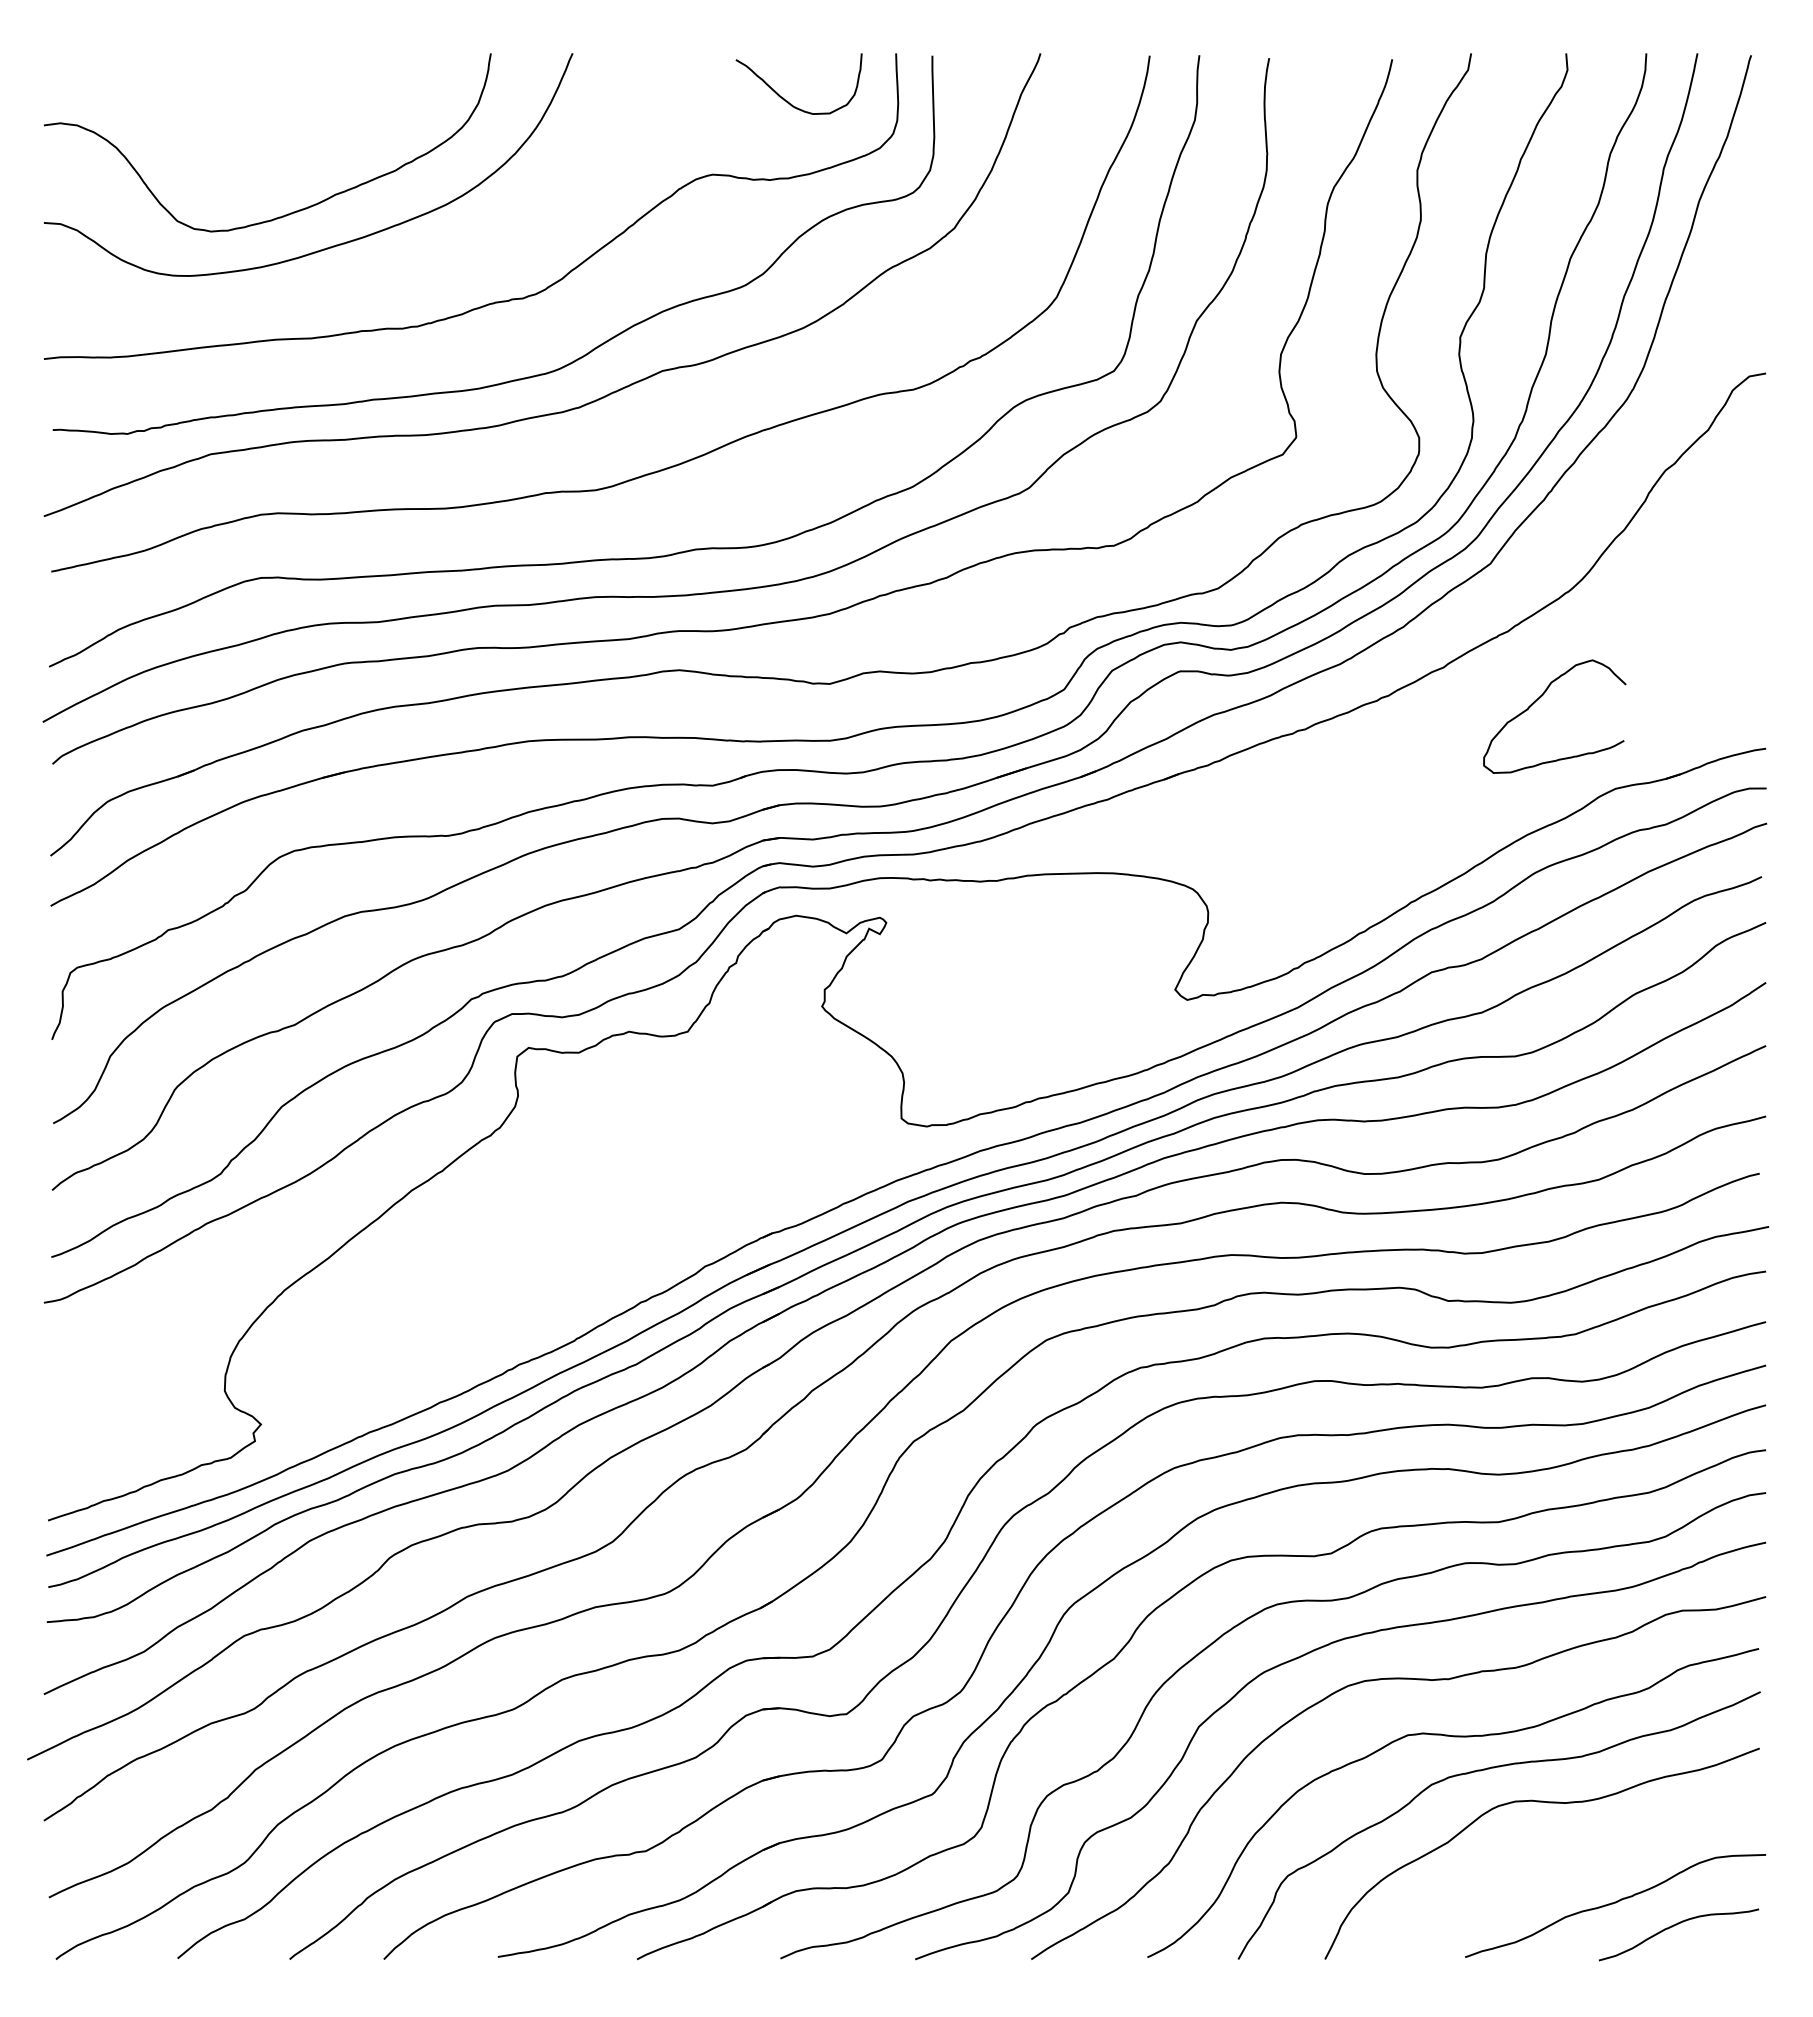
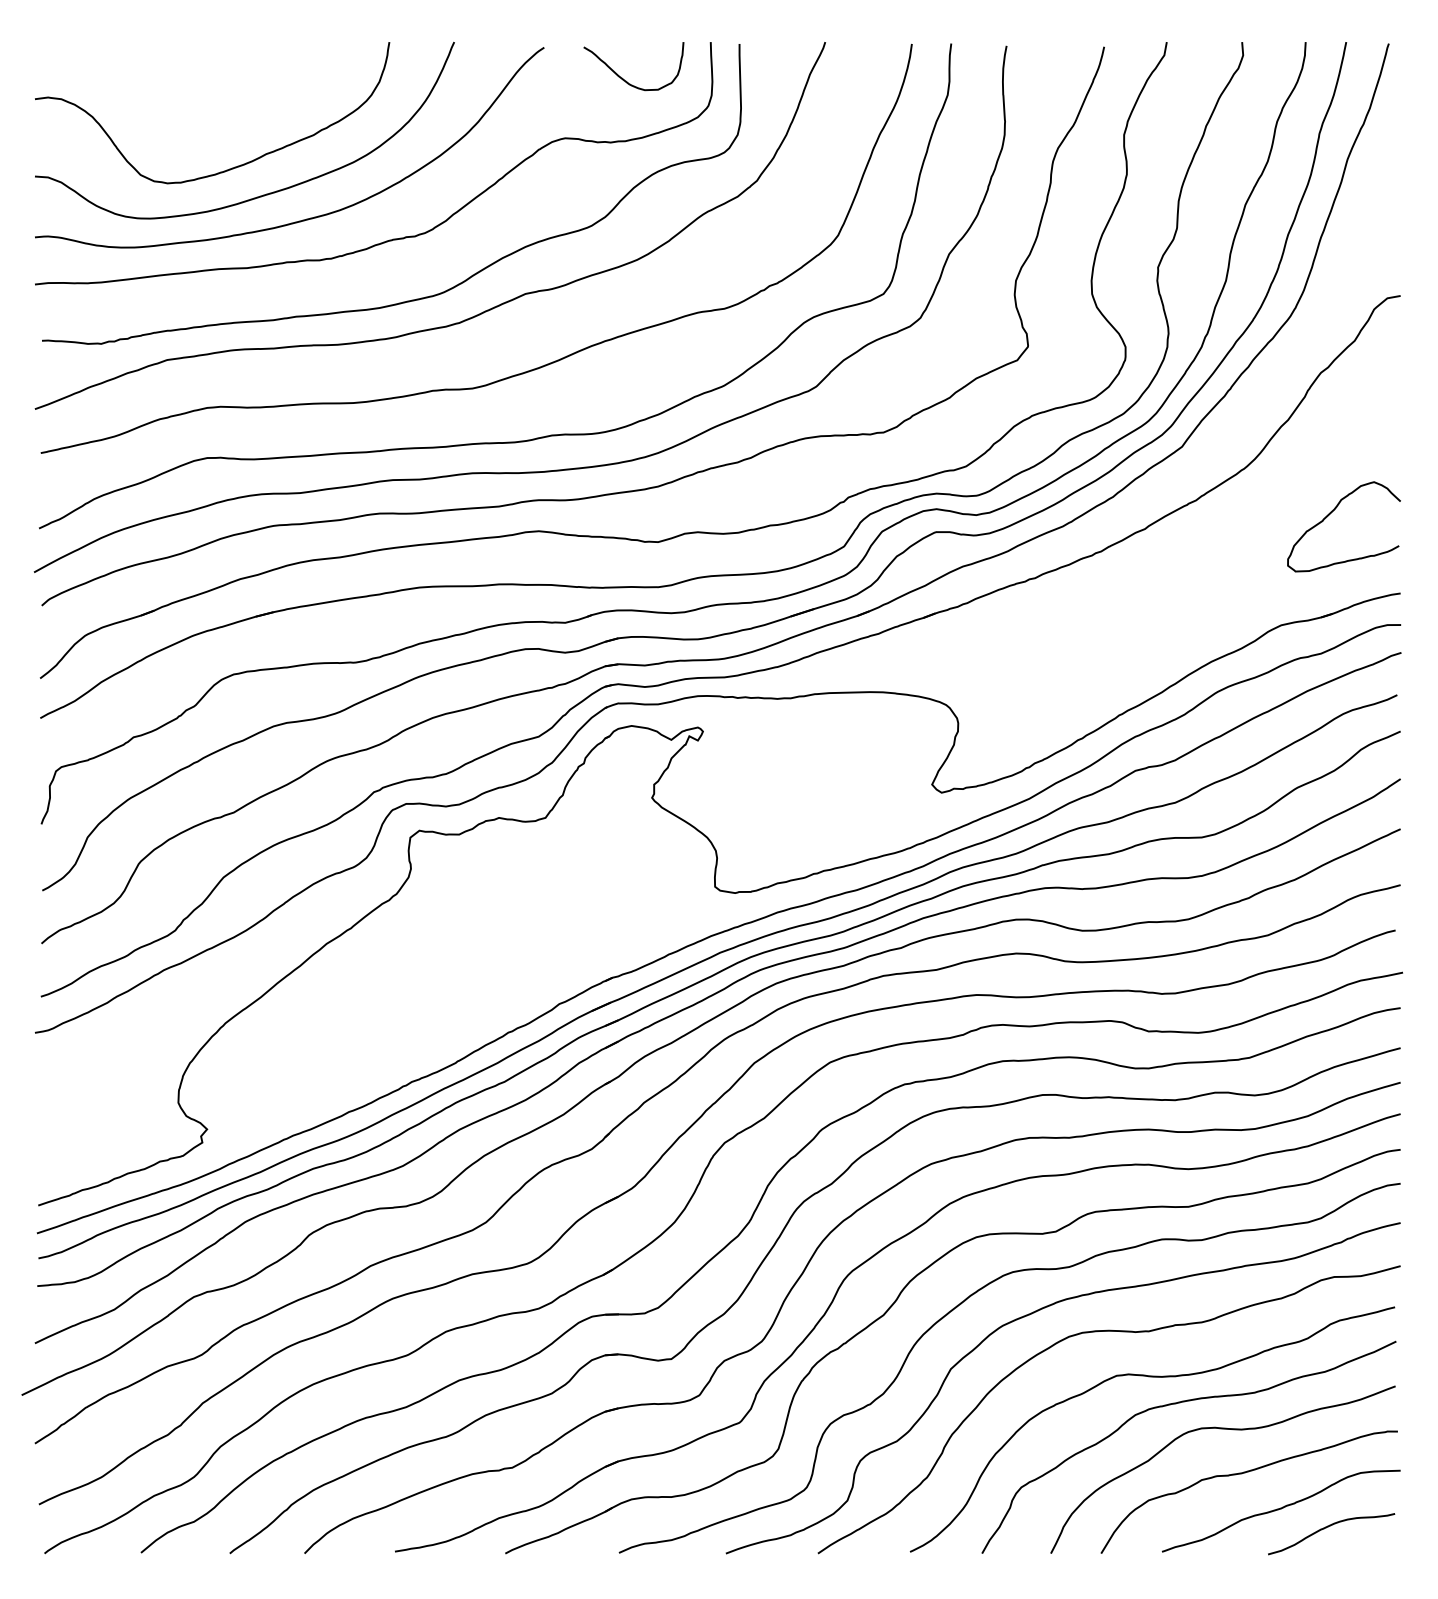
curve: (388, 275) -> (308, 218), added
curve: (1540, 698) -> (1332, 512), moved
curve: (1568, 1858) -> (1243, 1473), added

